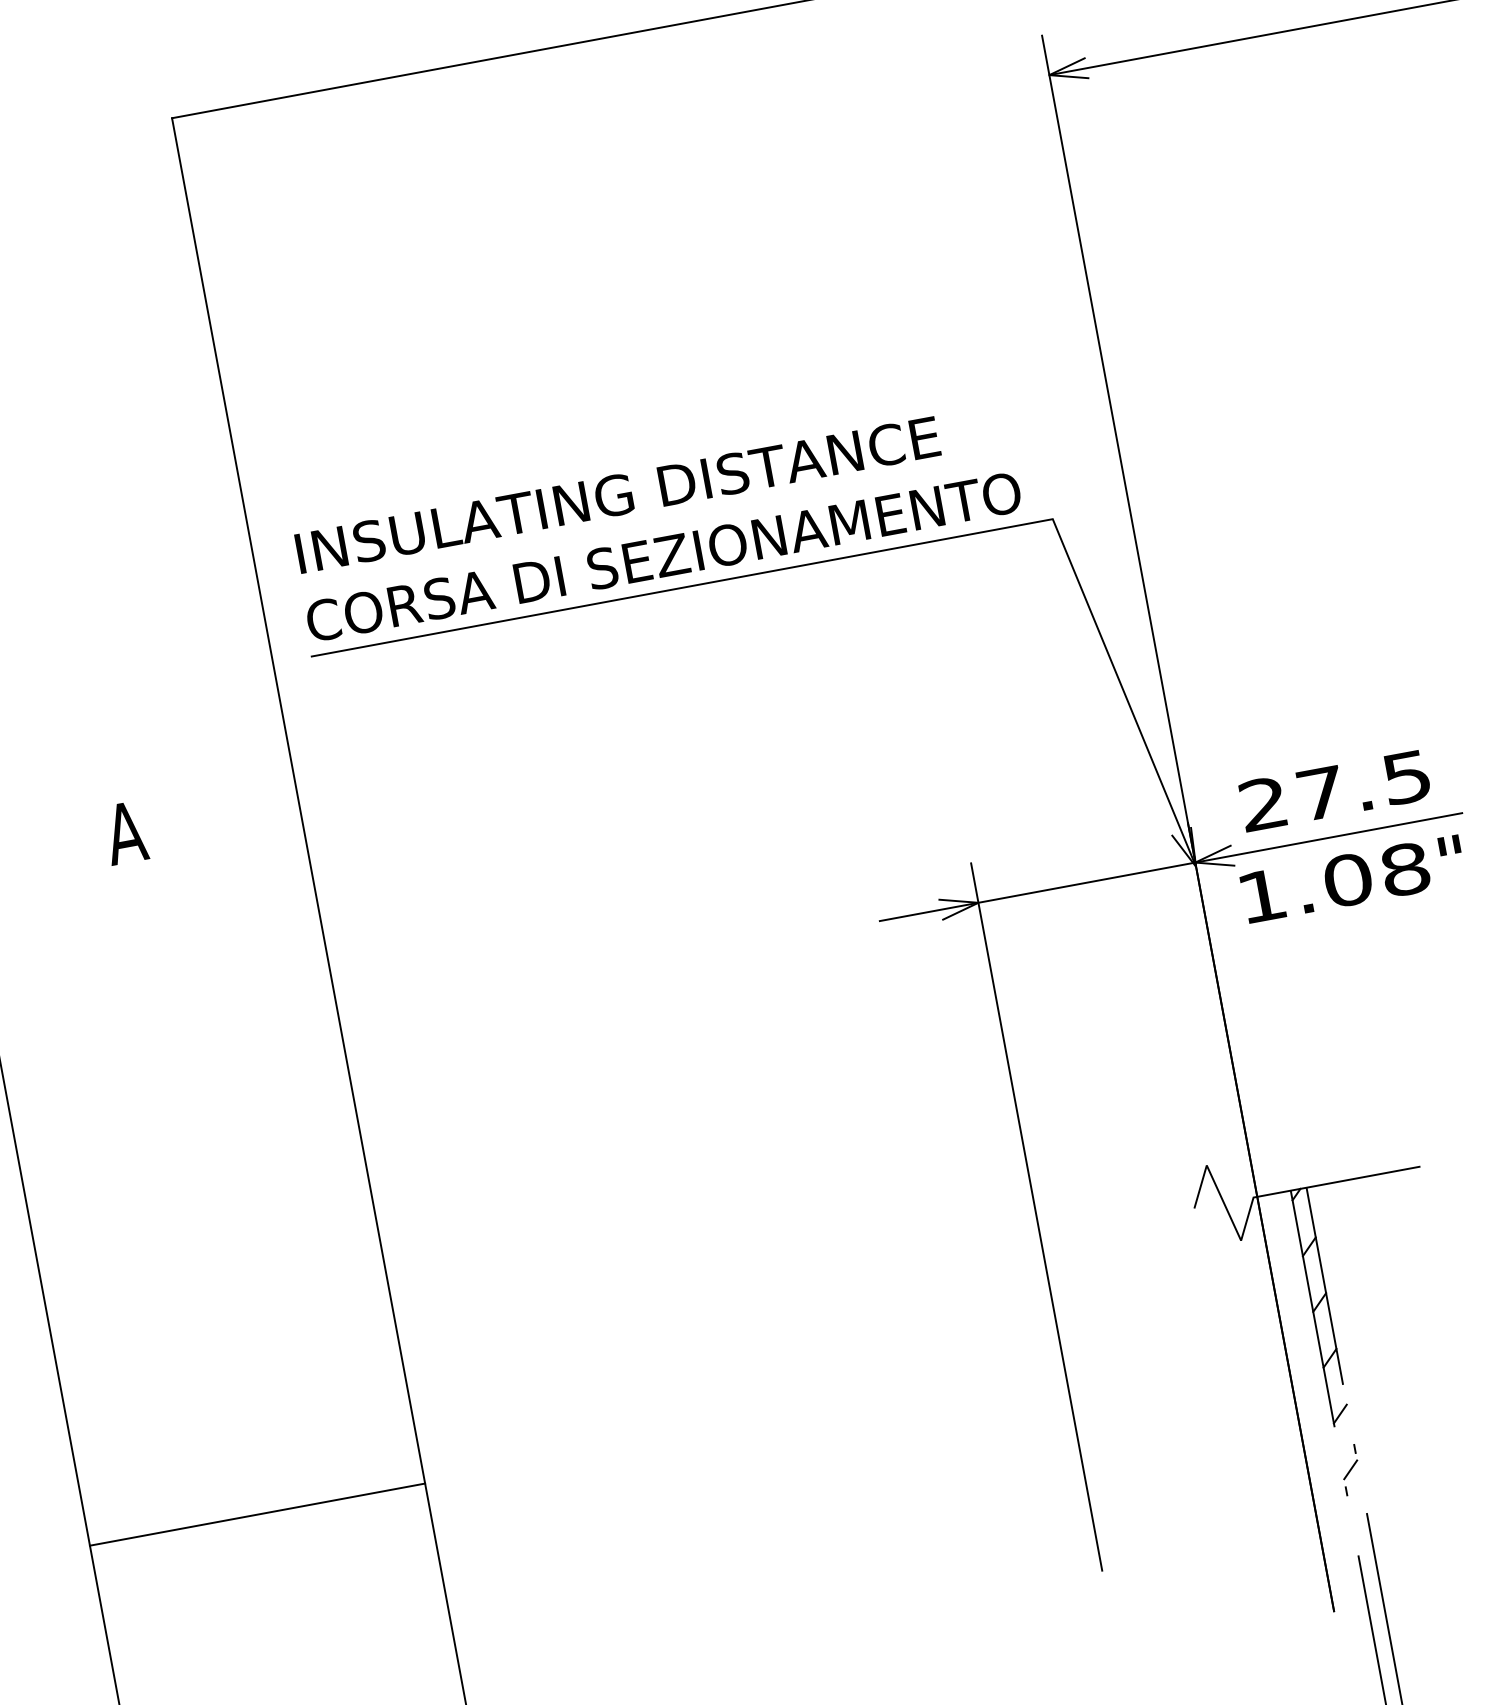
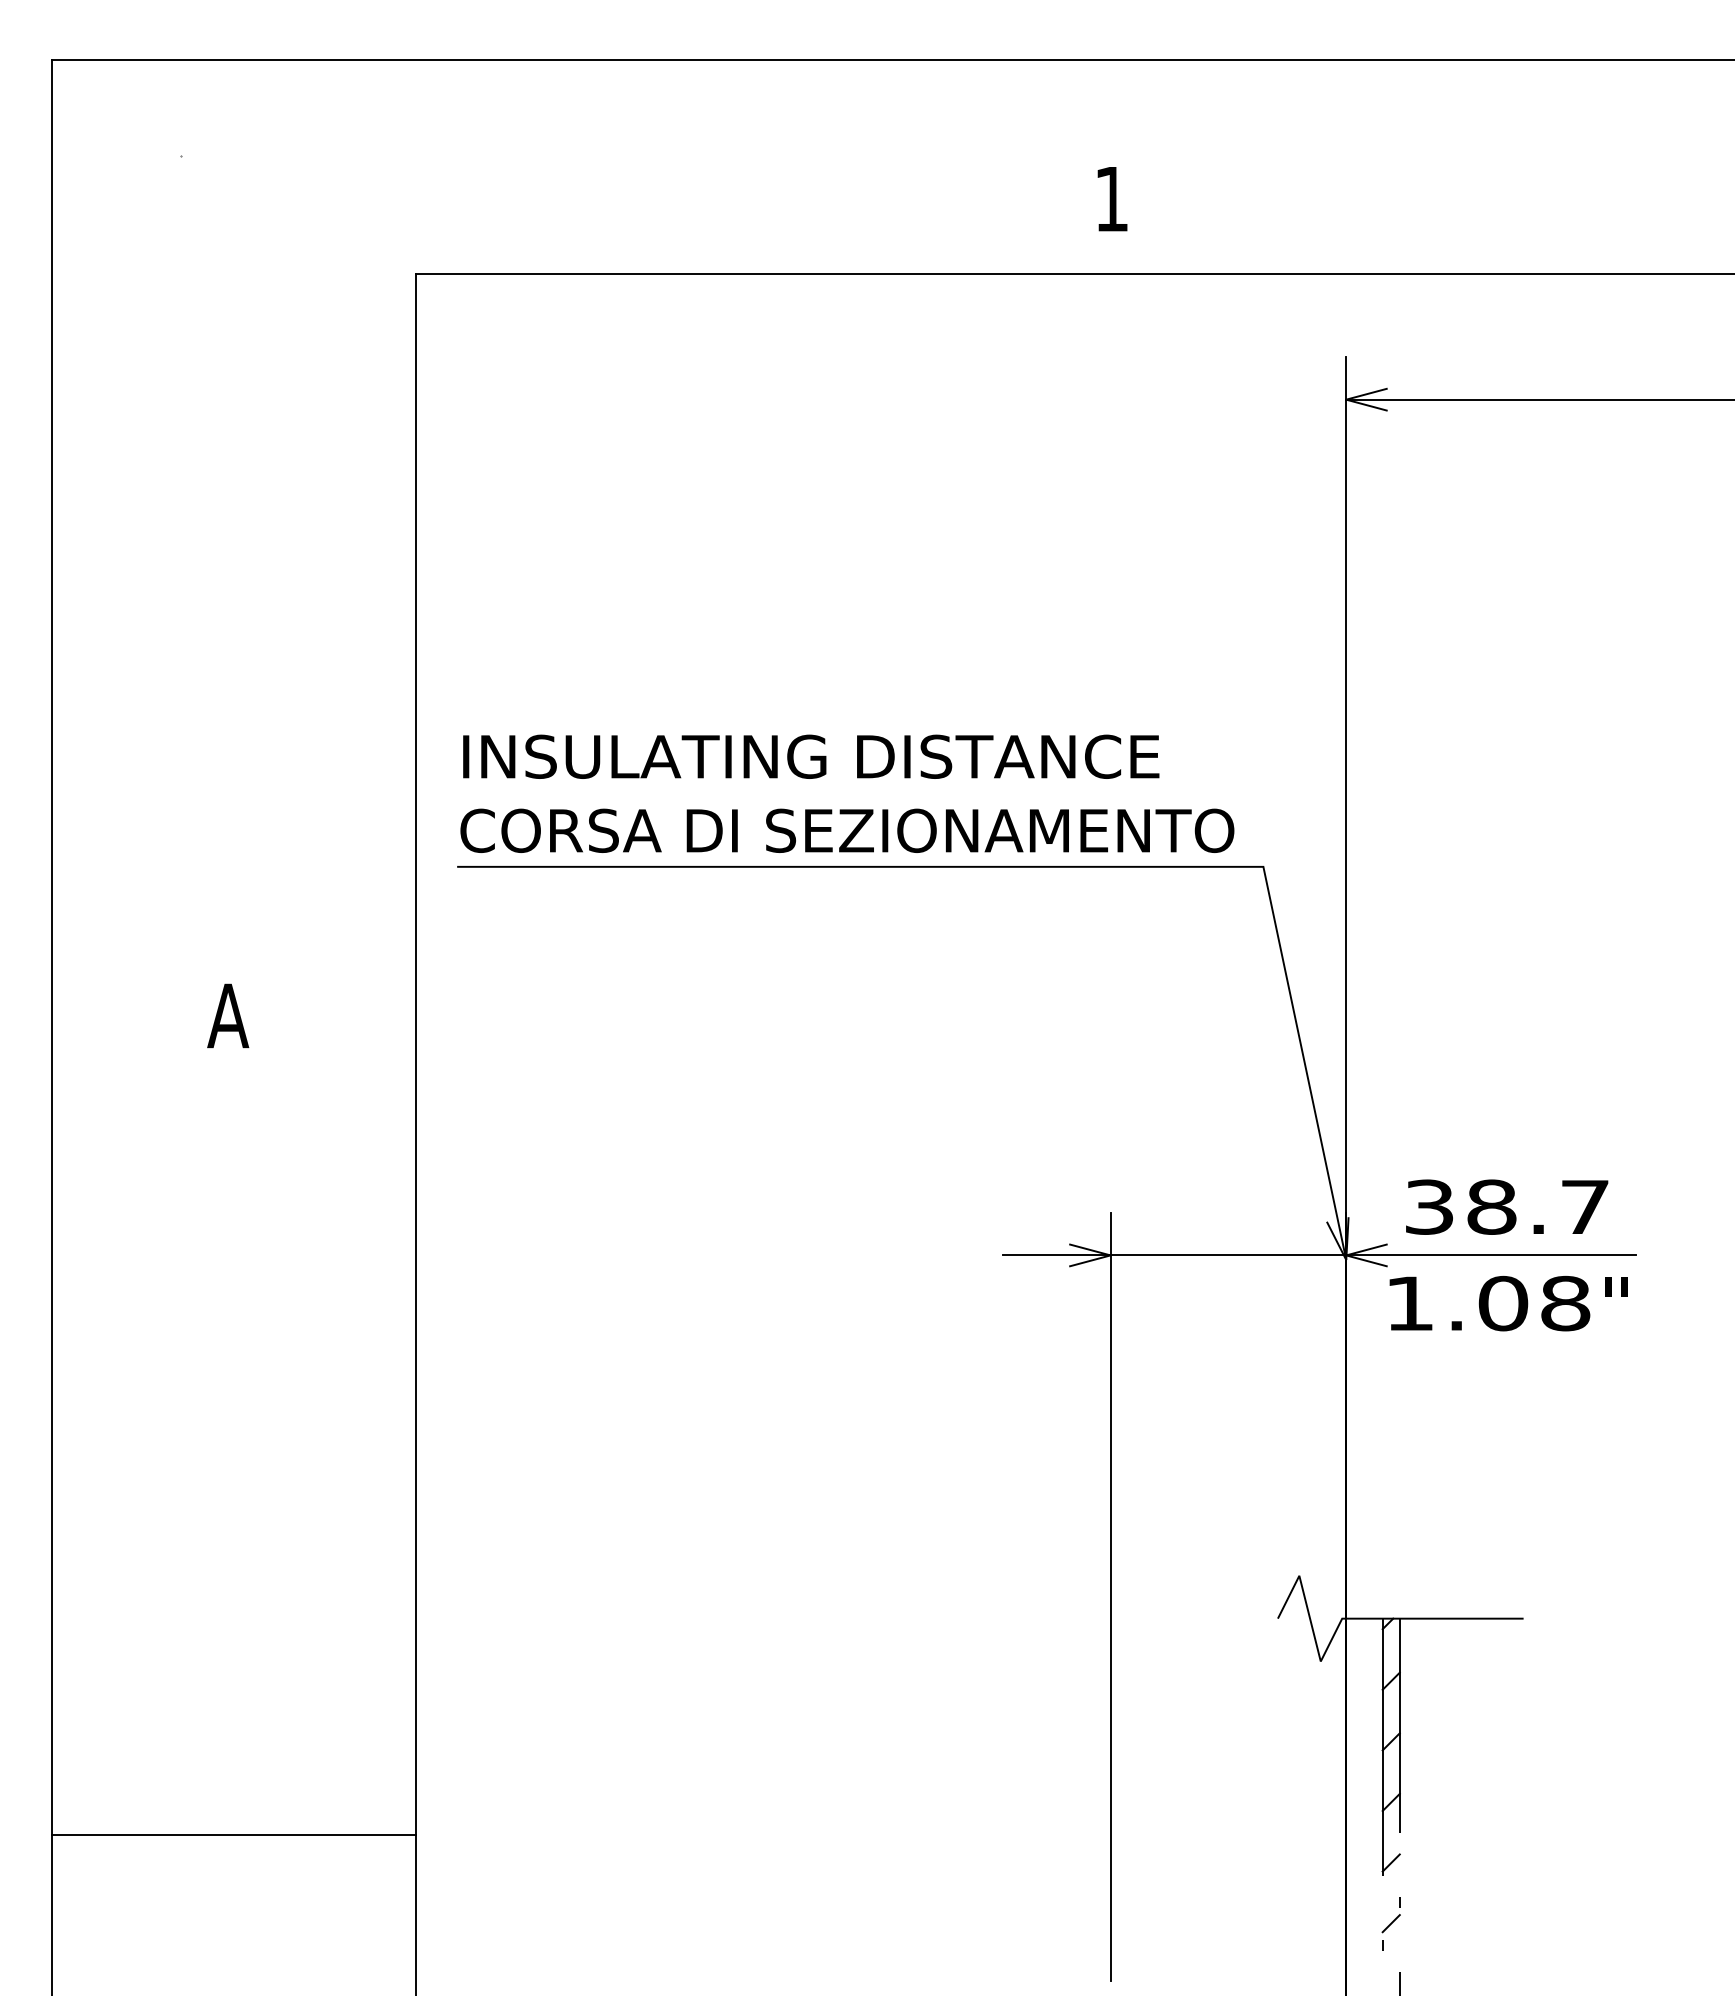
text: (1334, 790) -> (1506, 1206), 27.5 -> 38.7
line: (256, 1514) -> (233, 1834), moved

